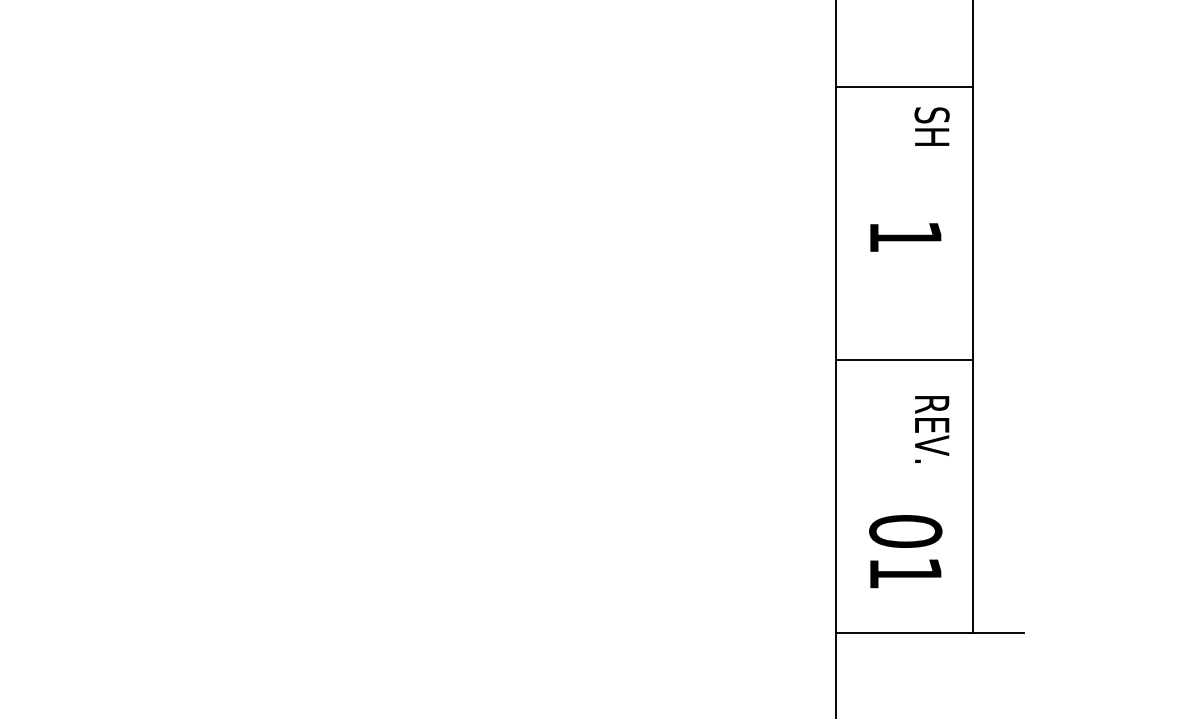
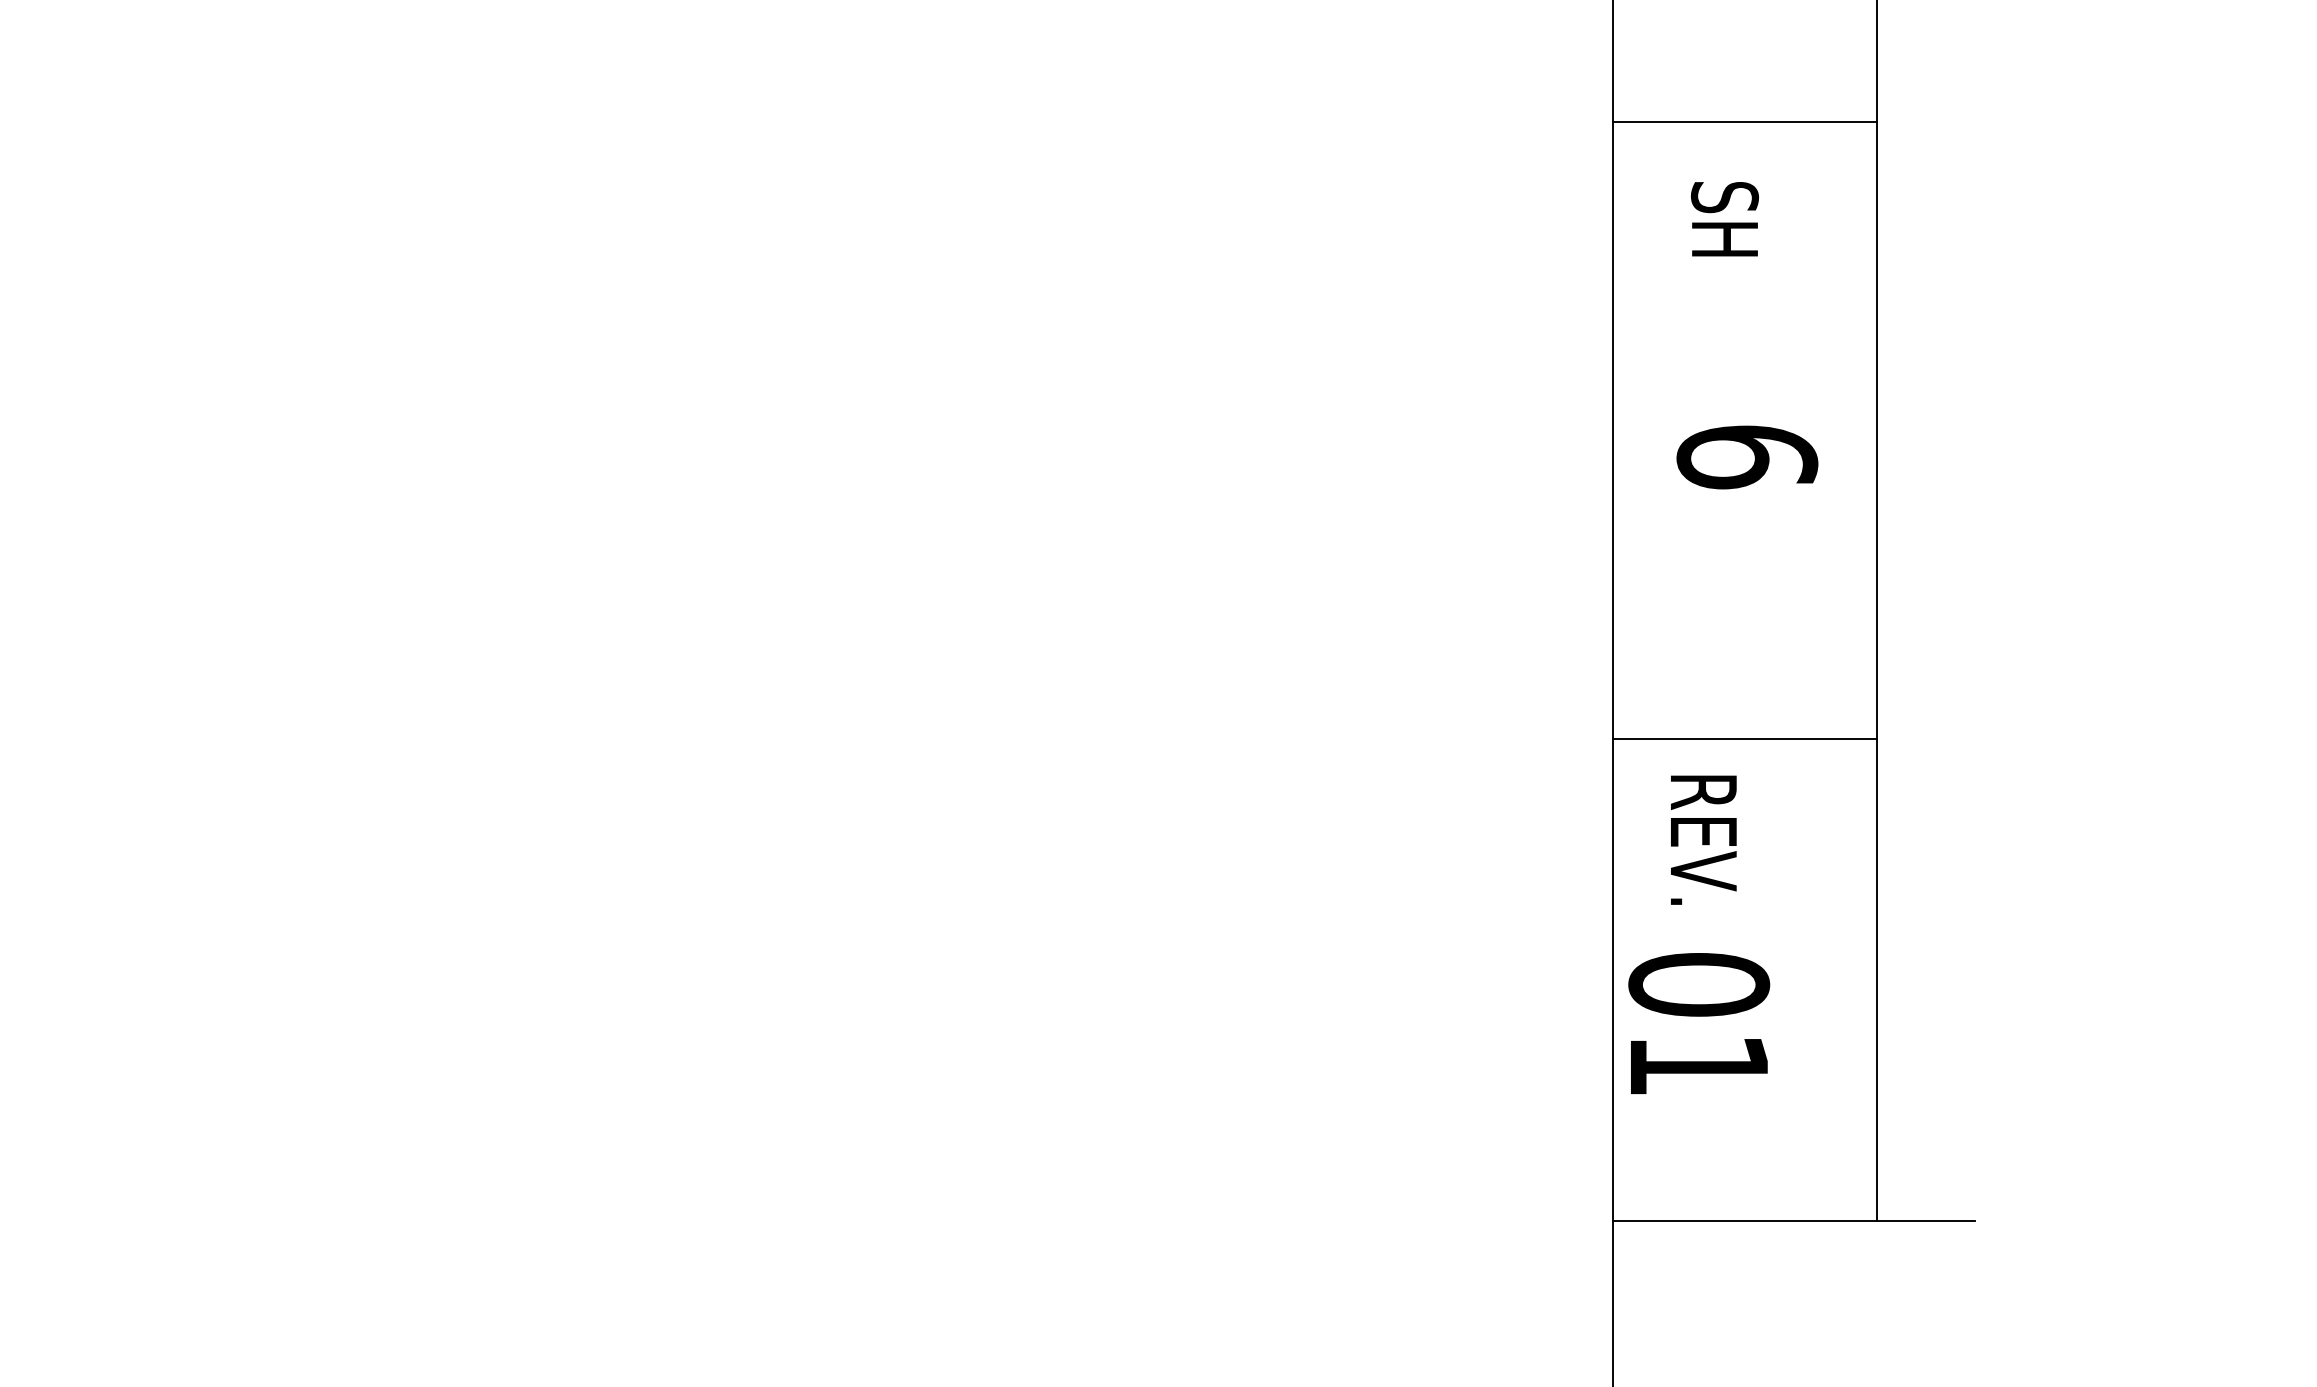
line: (904, 87) -> (1744, 122), moved
text: (931, 126) -> (1723, 218), moved
text: (905, 236) -> (1746, 456), 1 -> 6
line: (904, 360) -> (1744, 739), moved
text: (932, 429) -> (1704, 840), moved
text: (905, 551) -> (1698, 1023), moved

